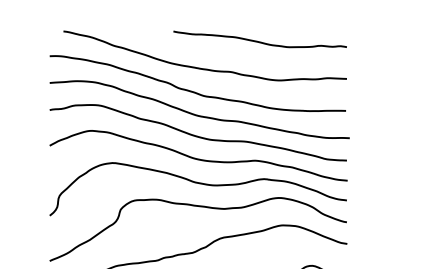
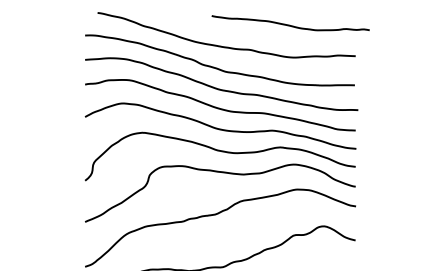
curve: (258, 40) -> (289, 24), moved

